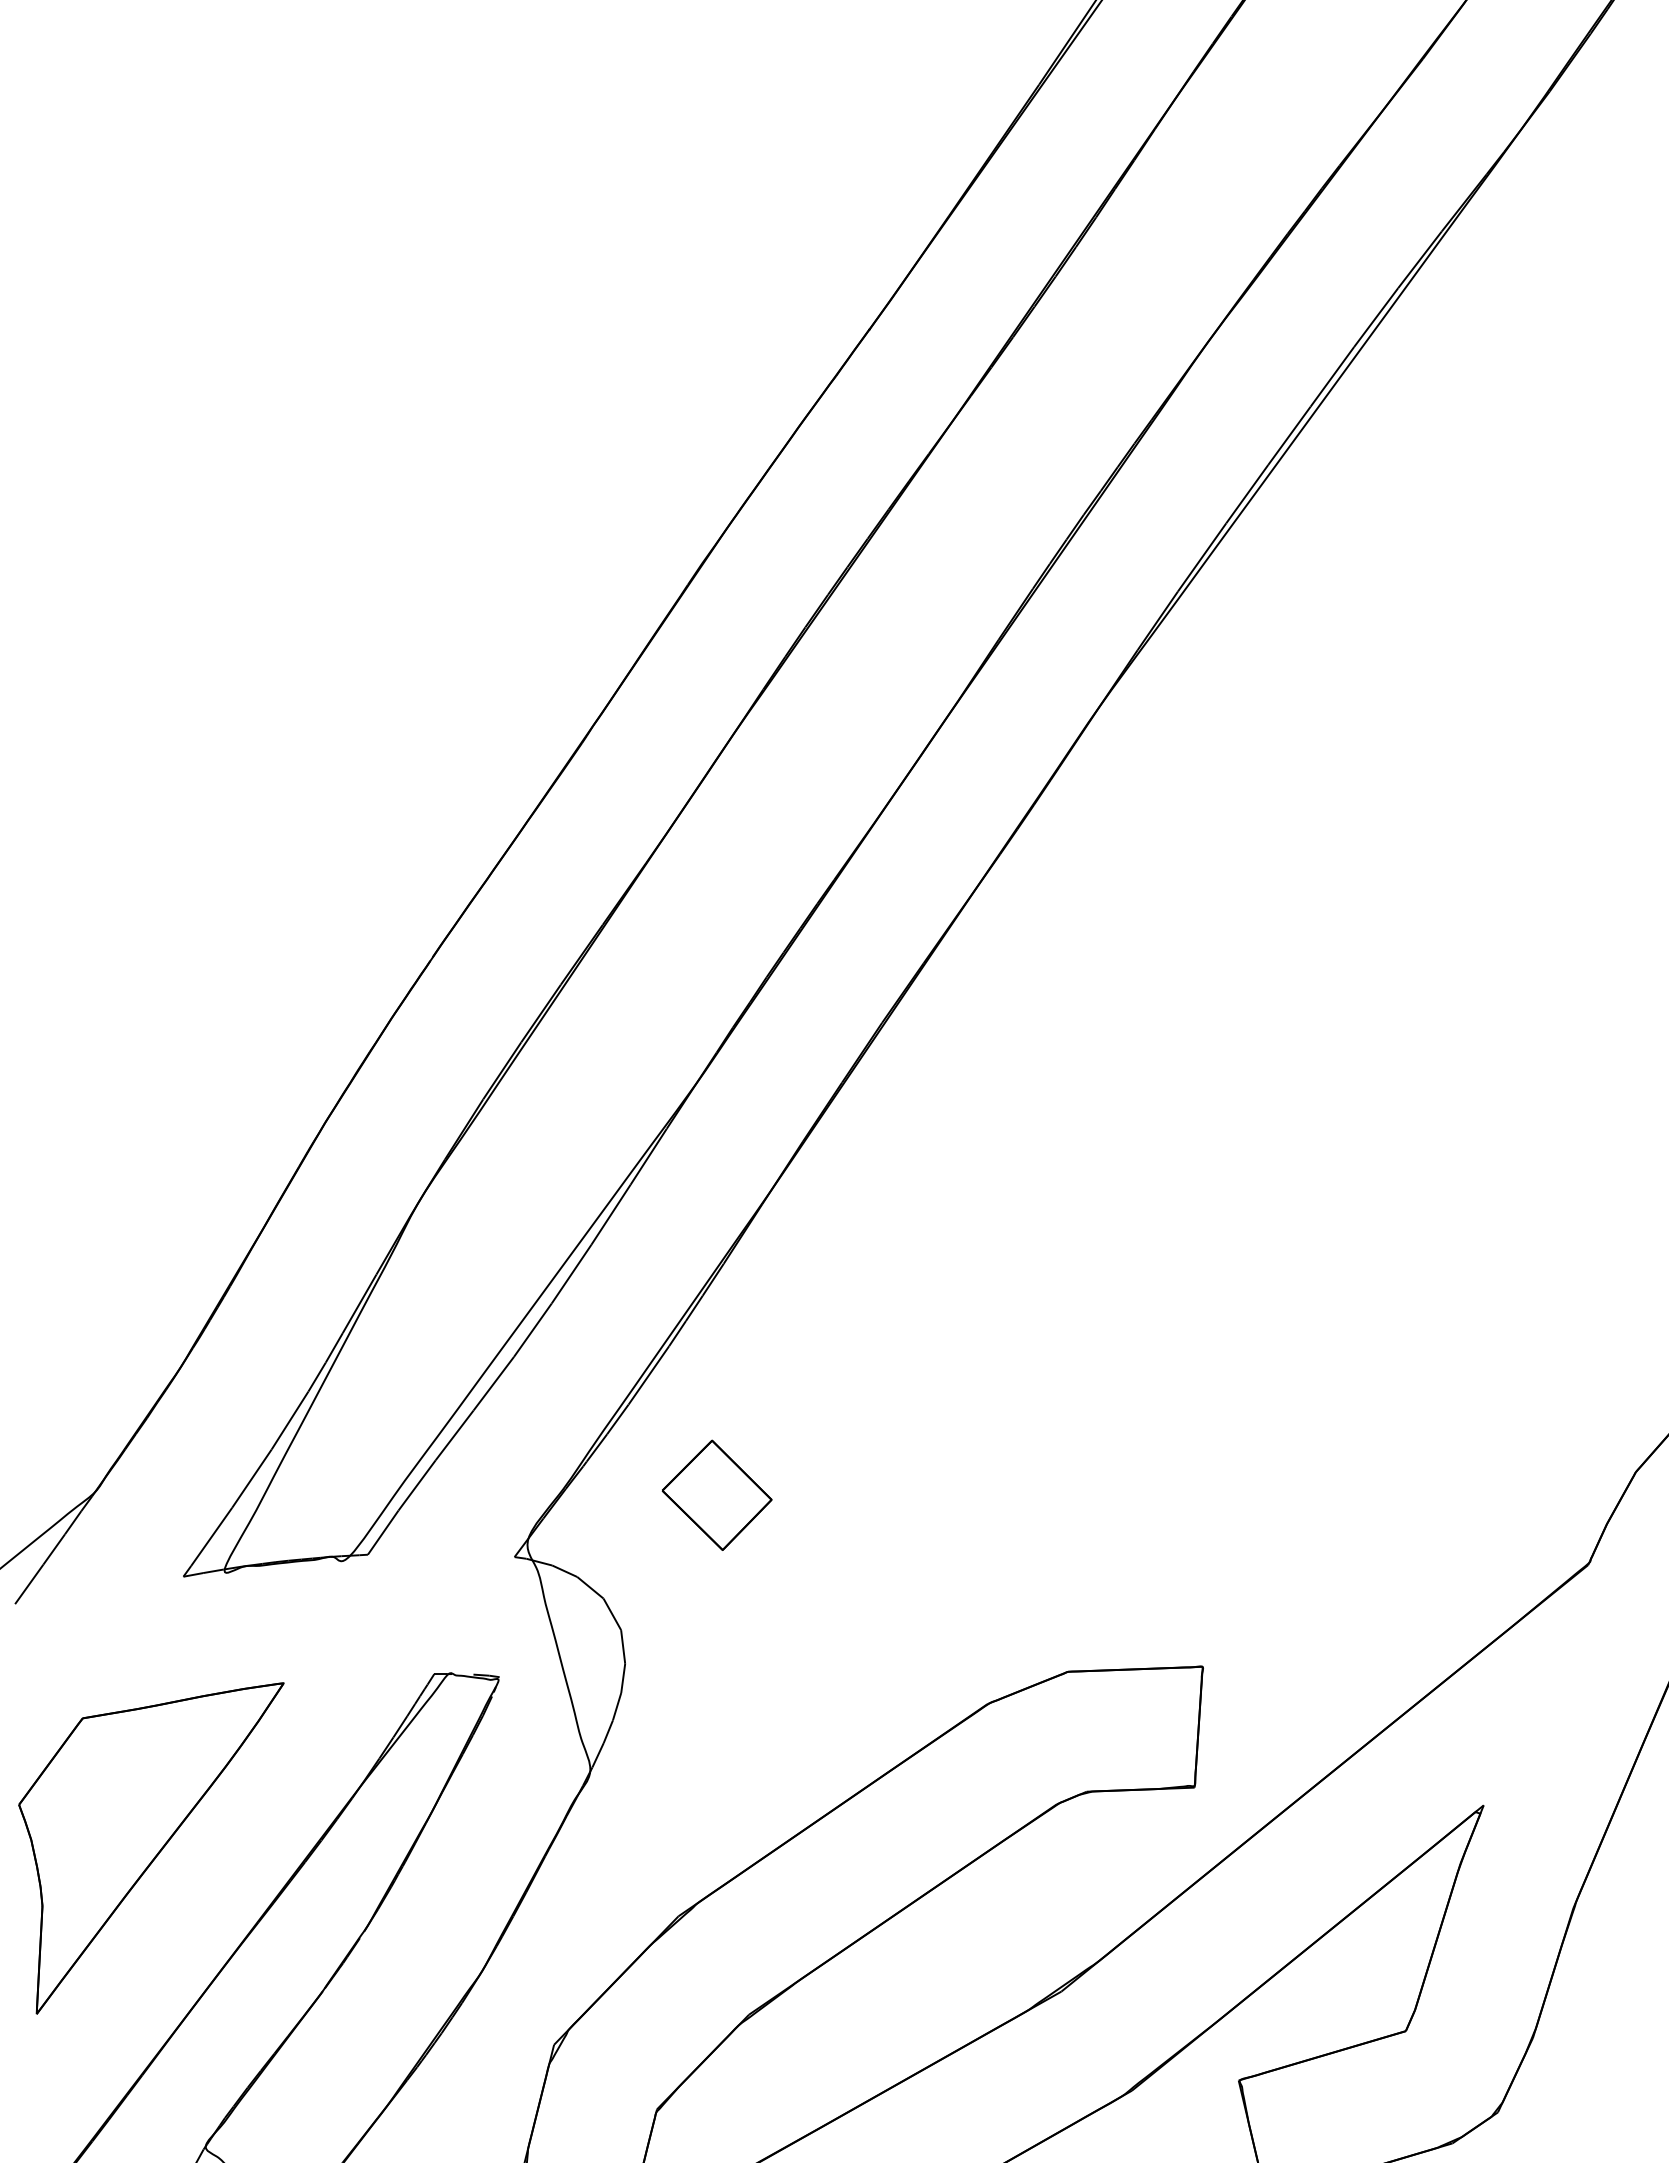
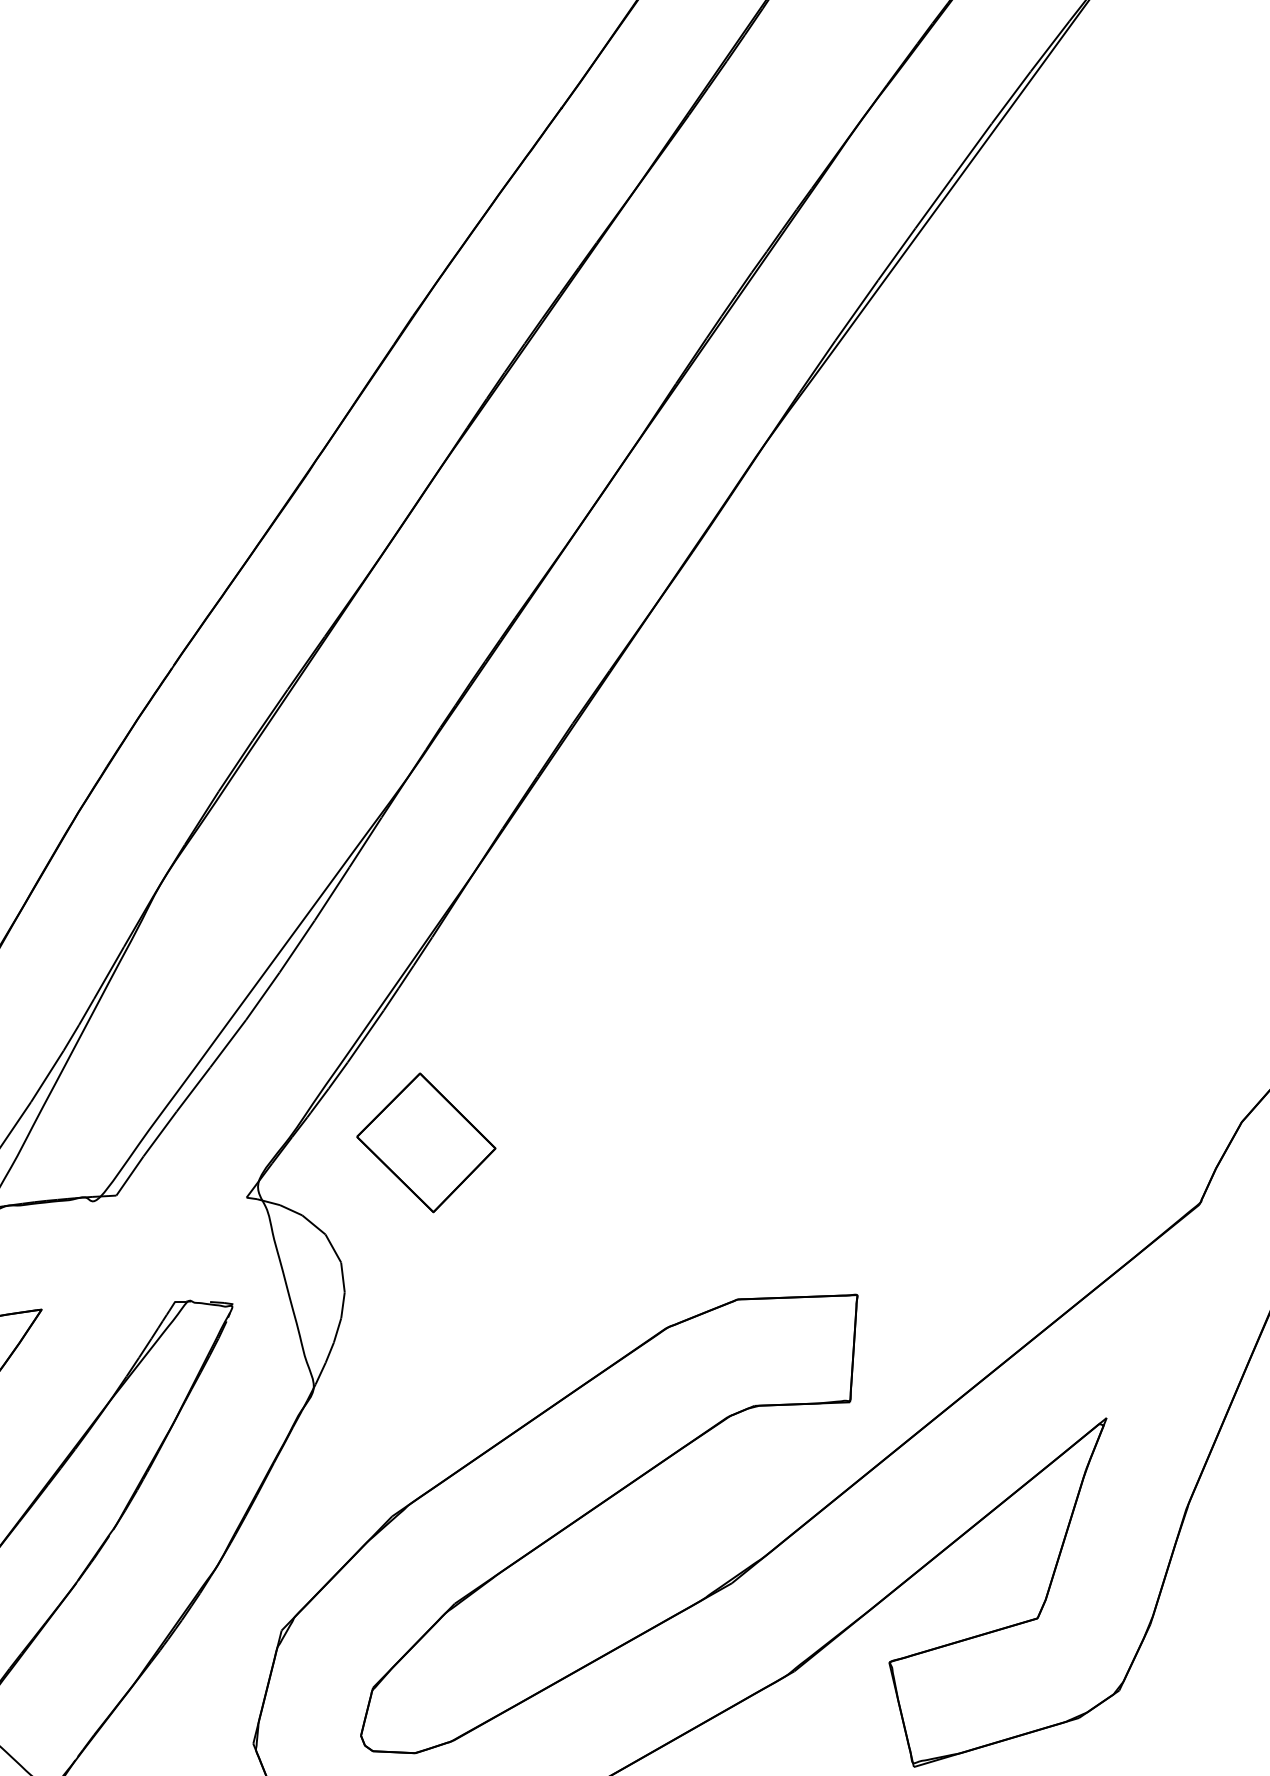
part: (716, 1495) -> (425, 1143), size x1.43

